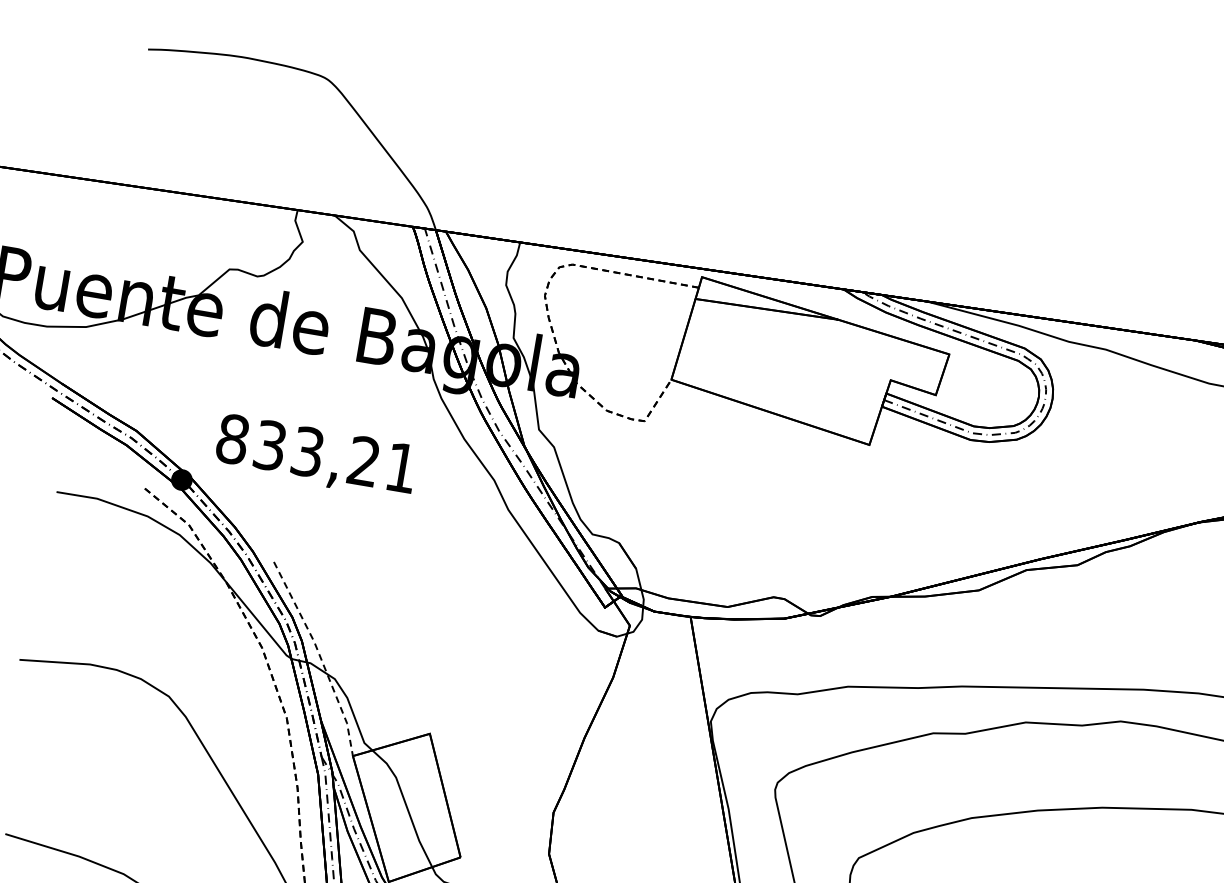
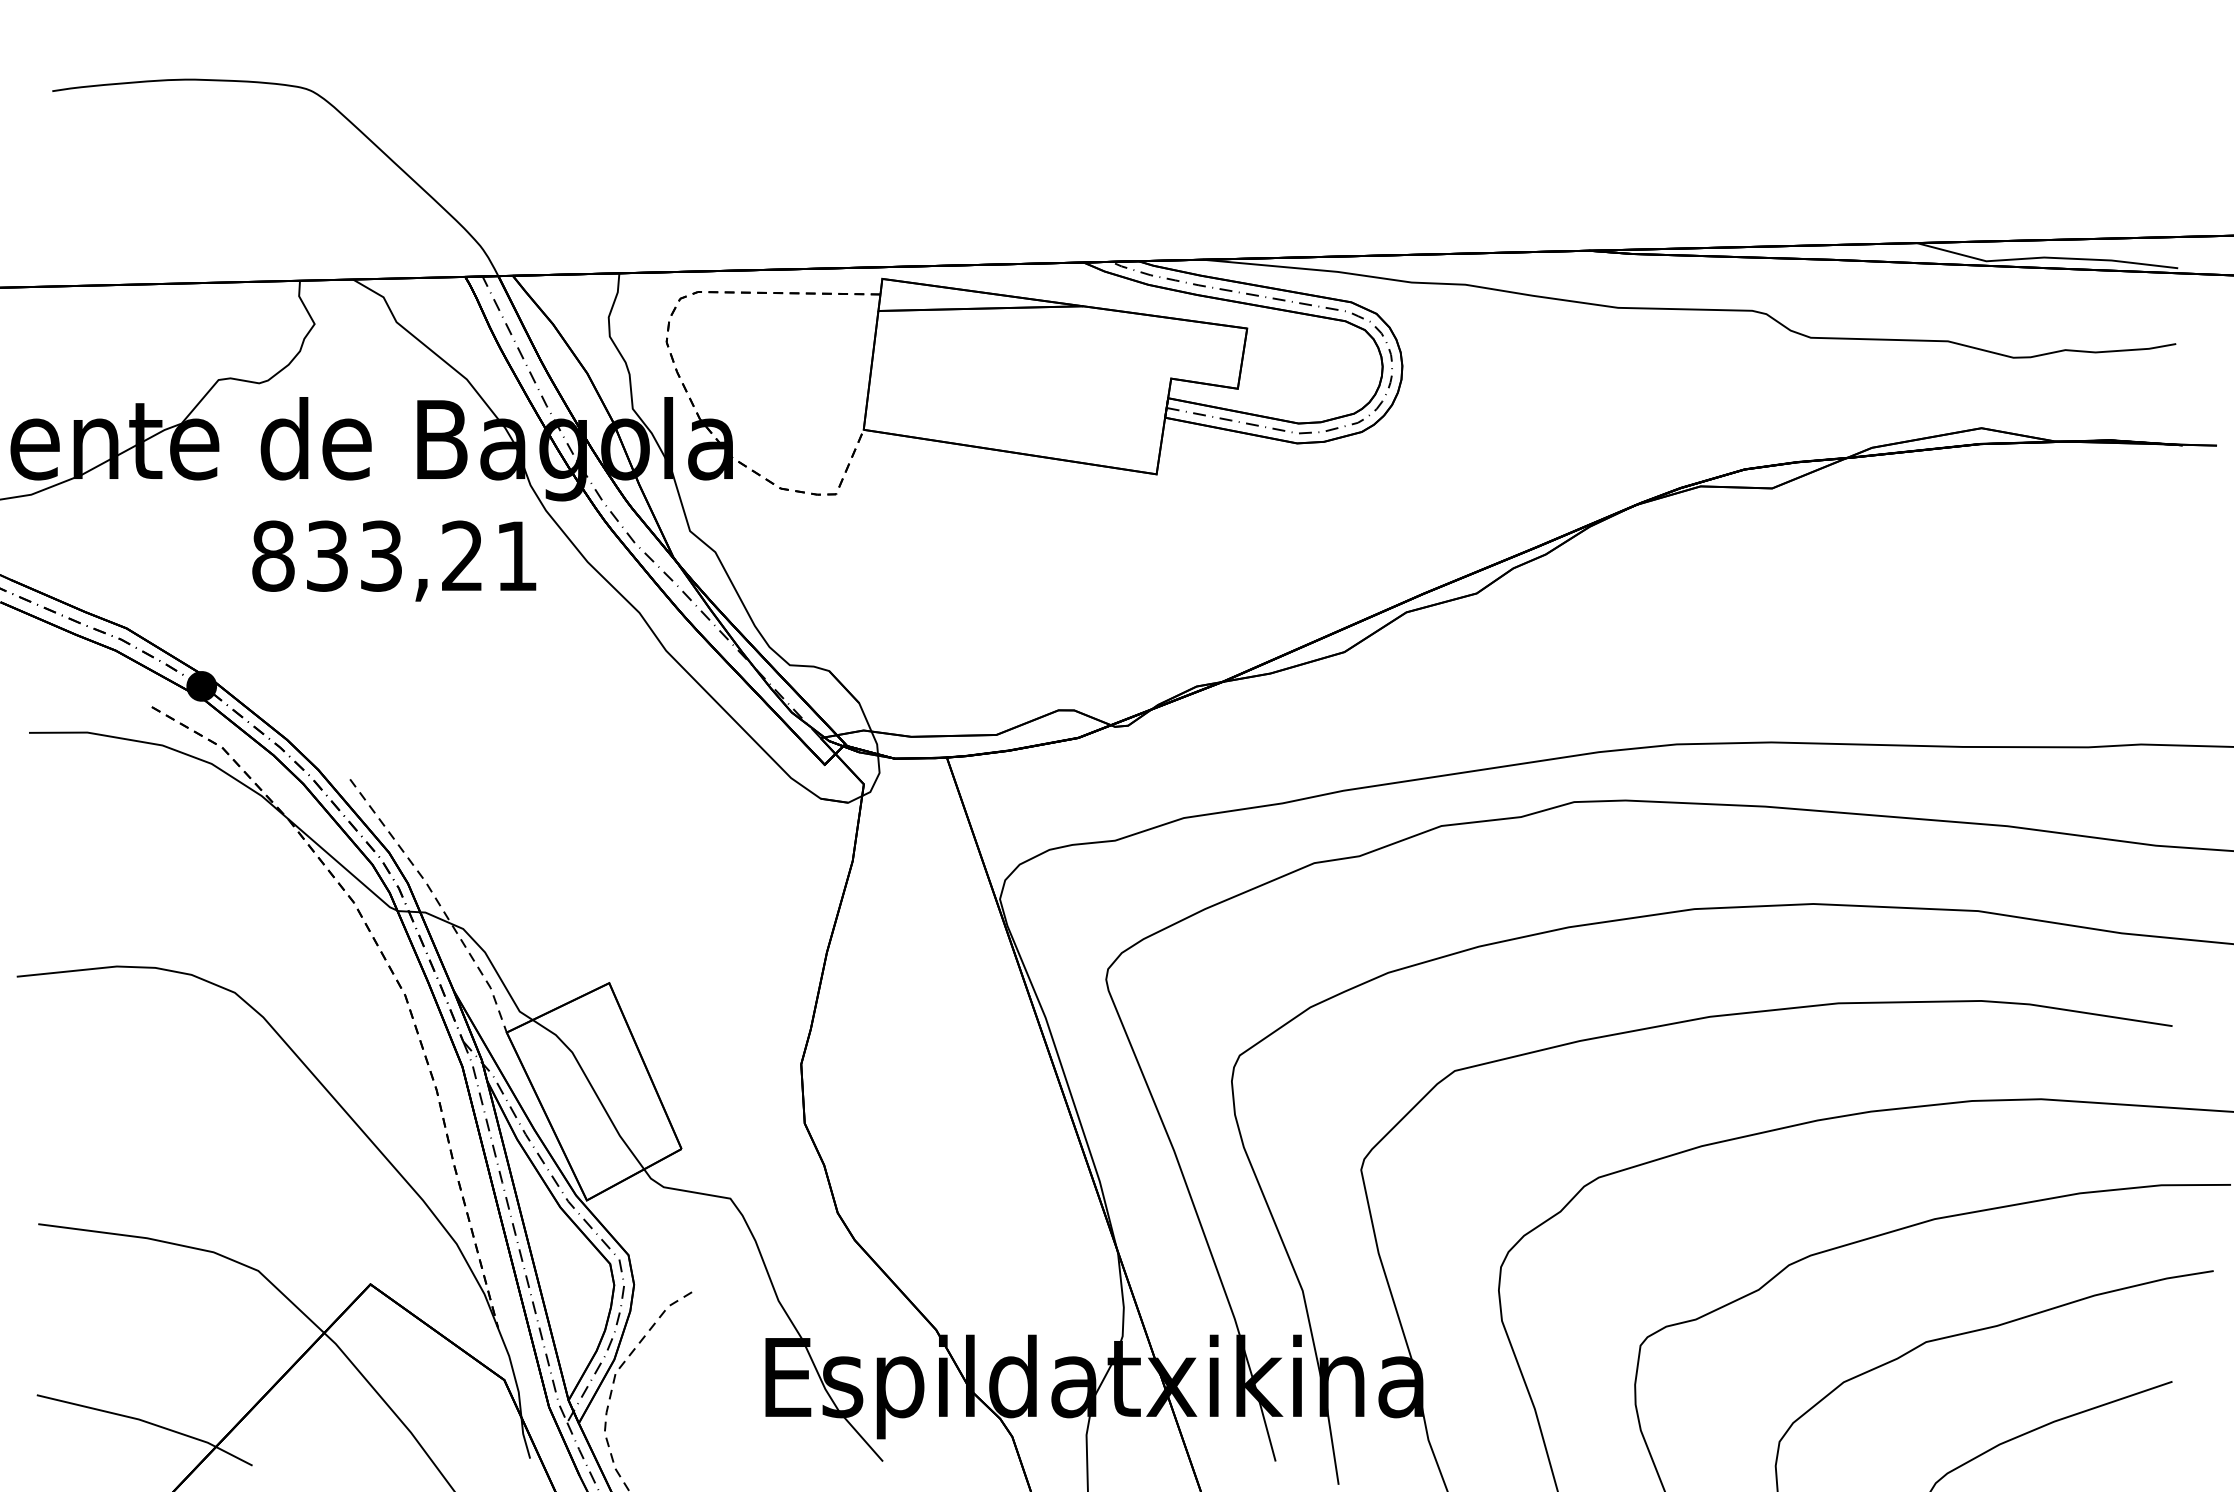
text: (316, 456) -> (394, 560), moved

